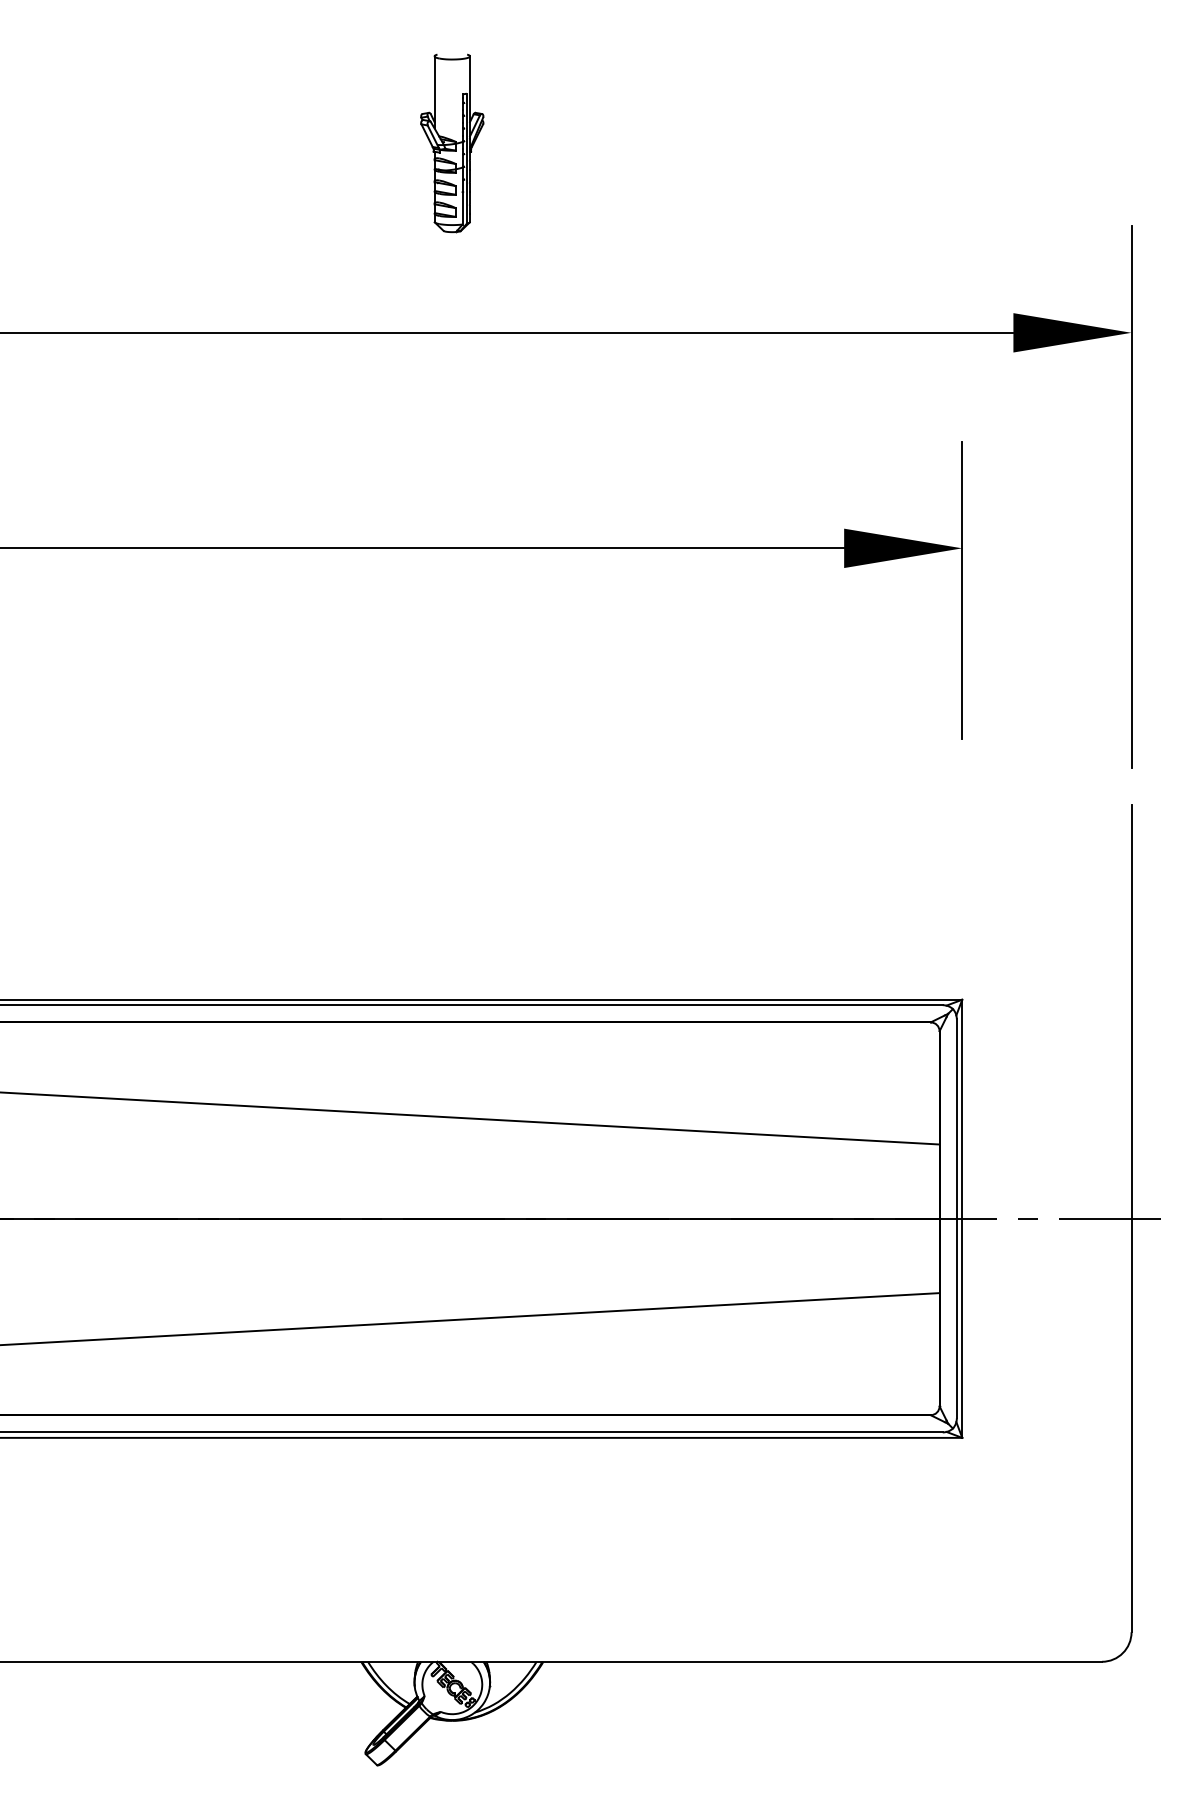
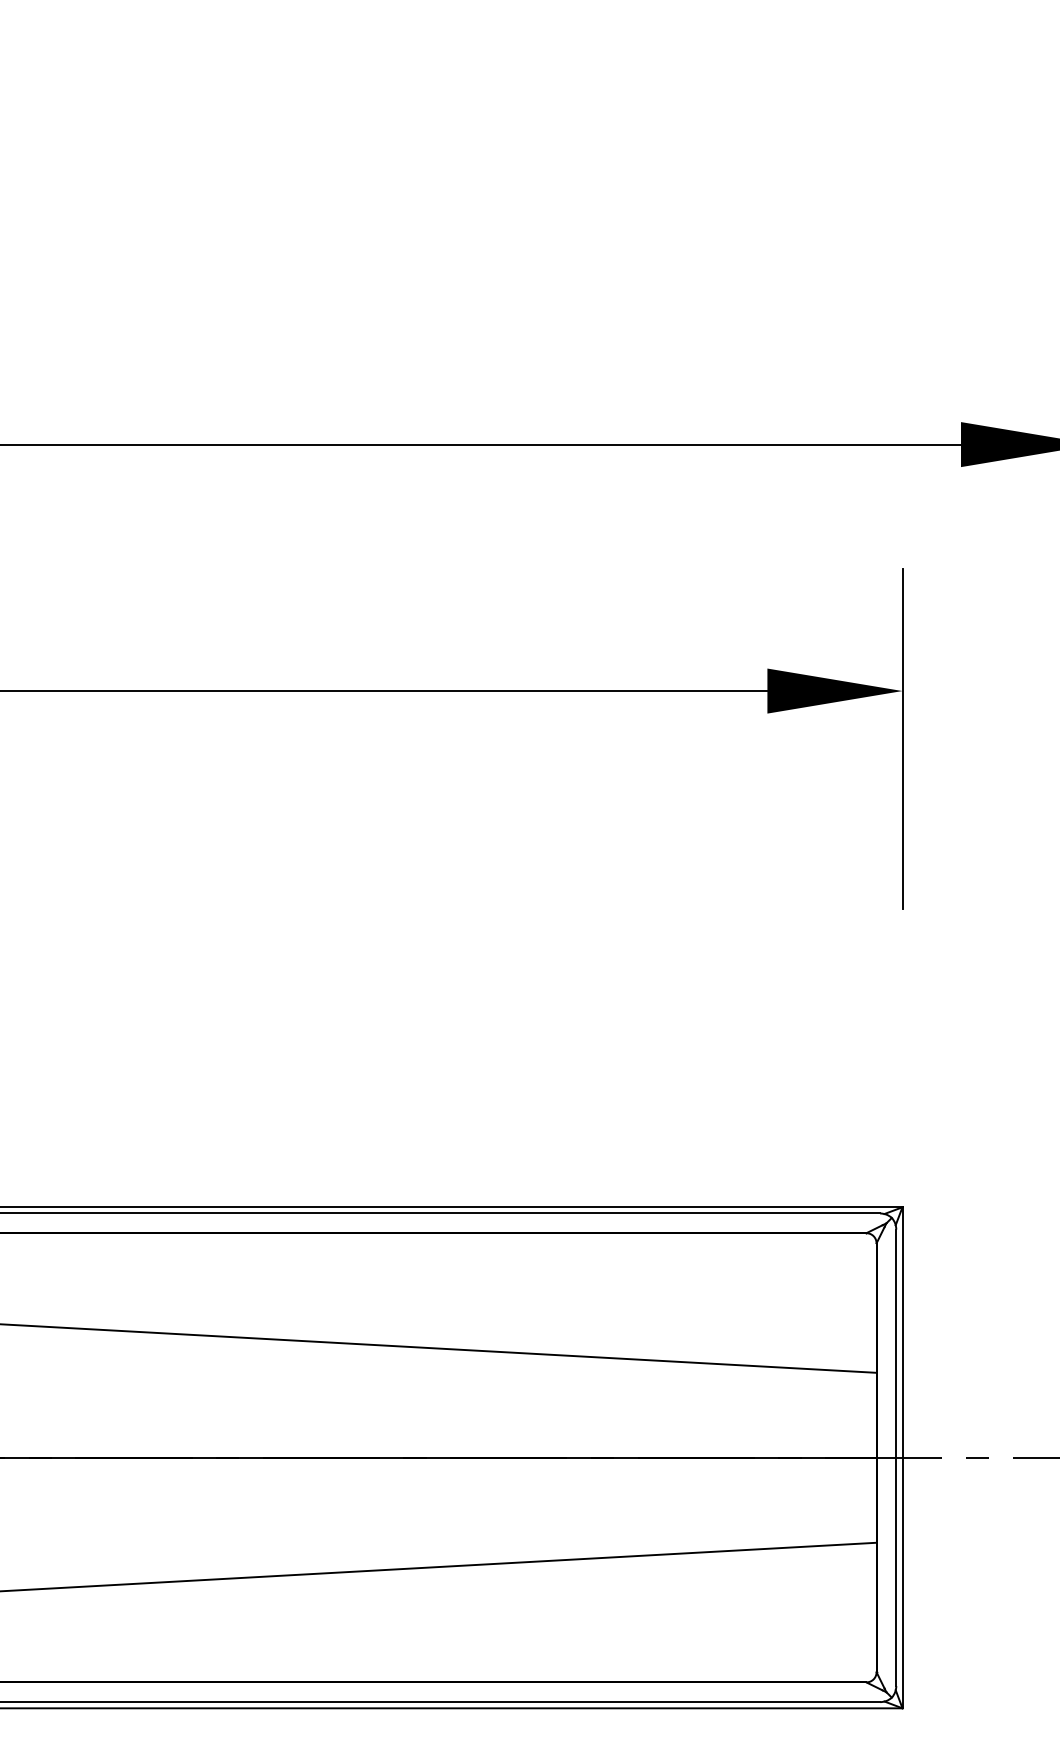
part: (452, 143) -> (319, 228), removed

